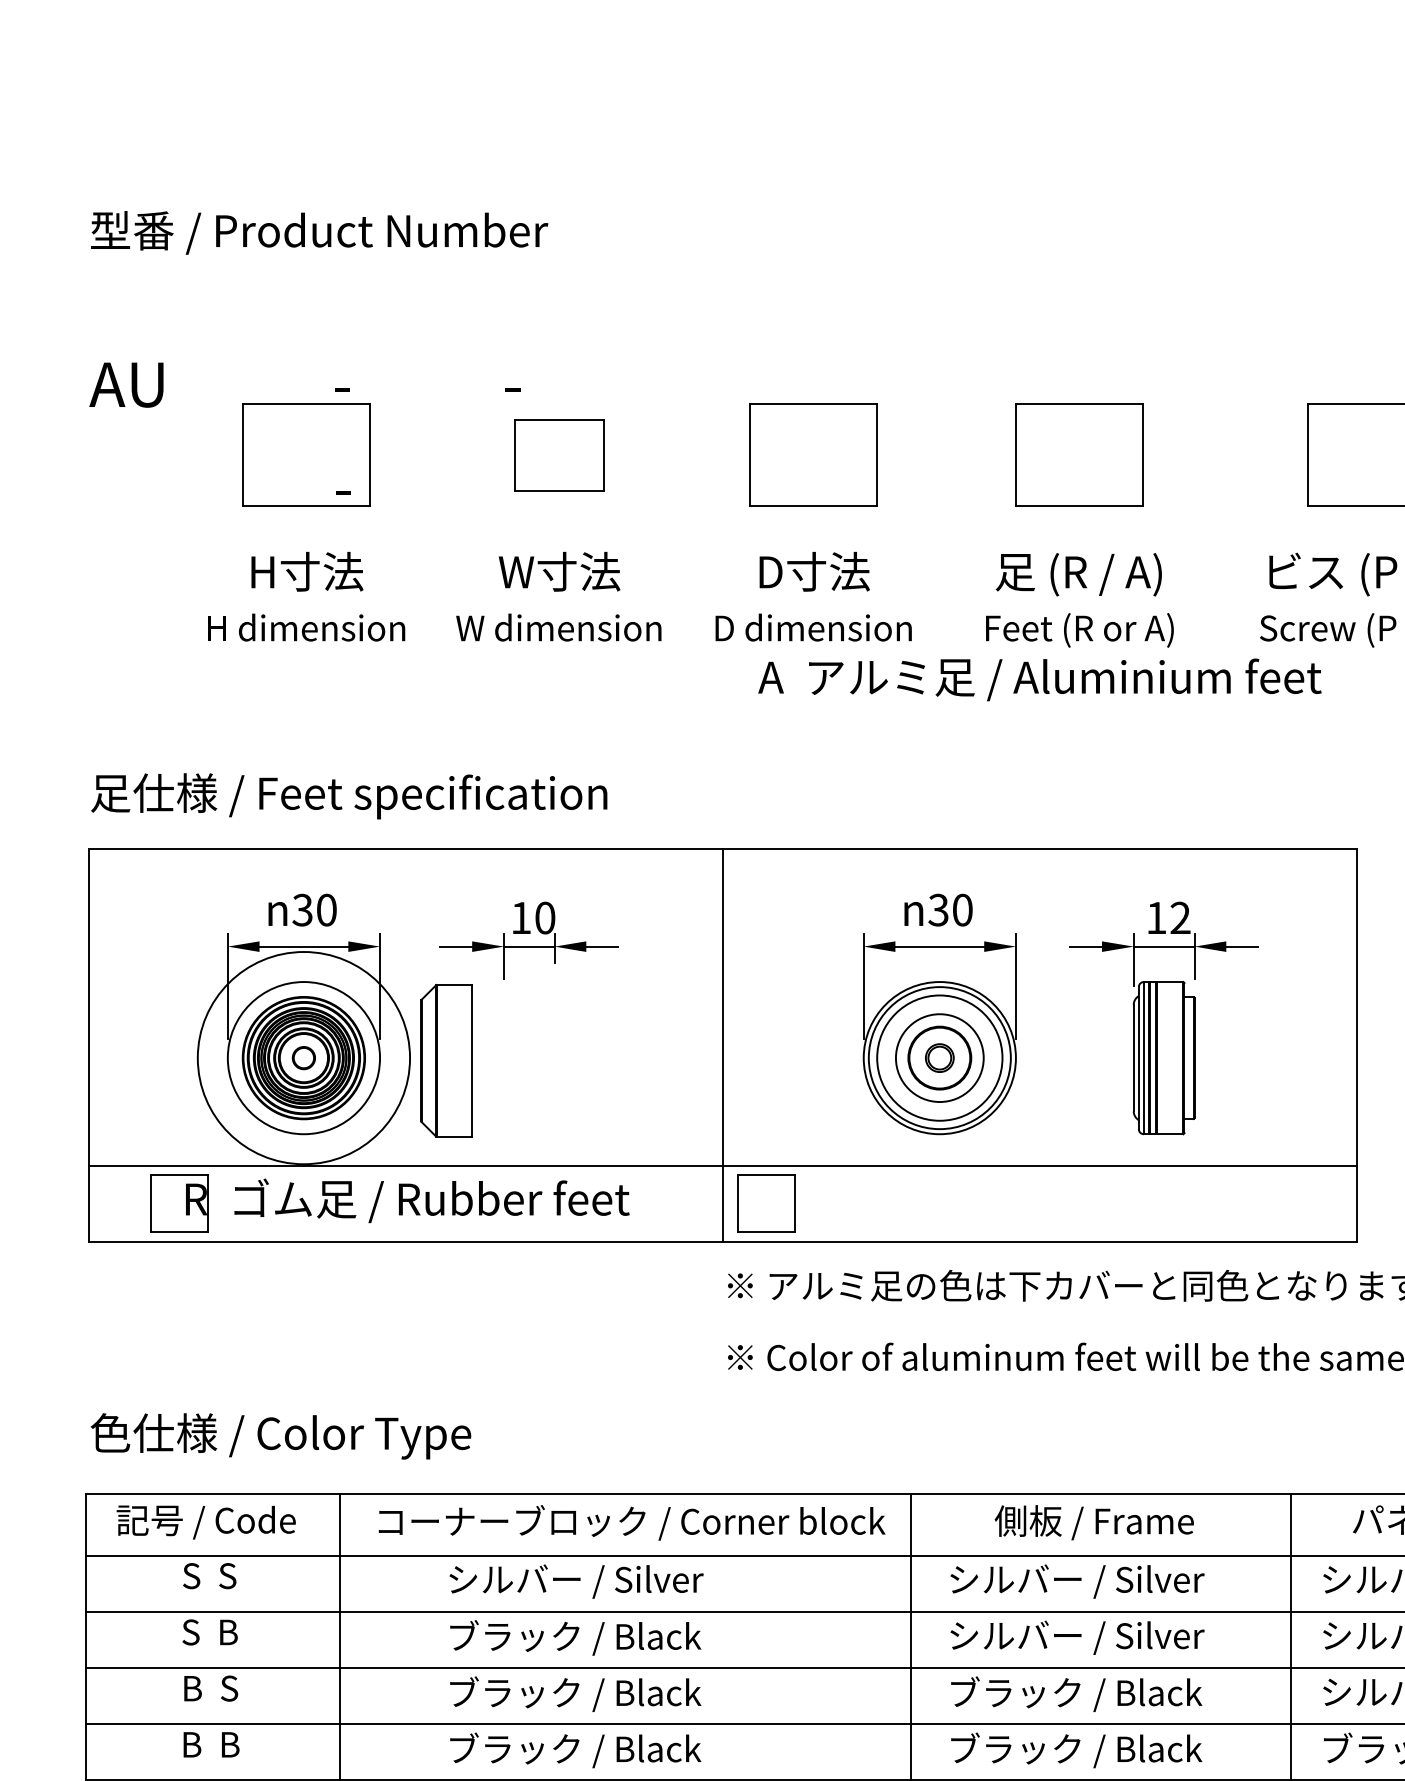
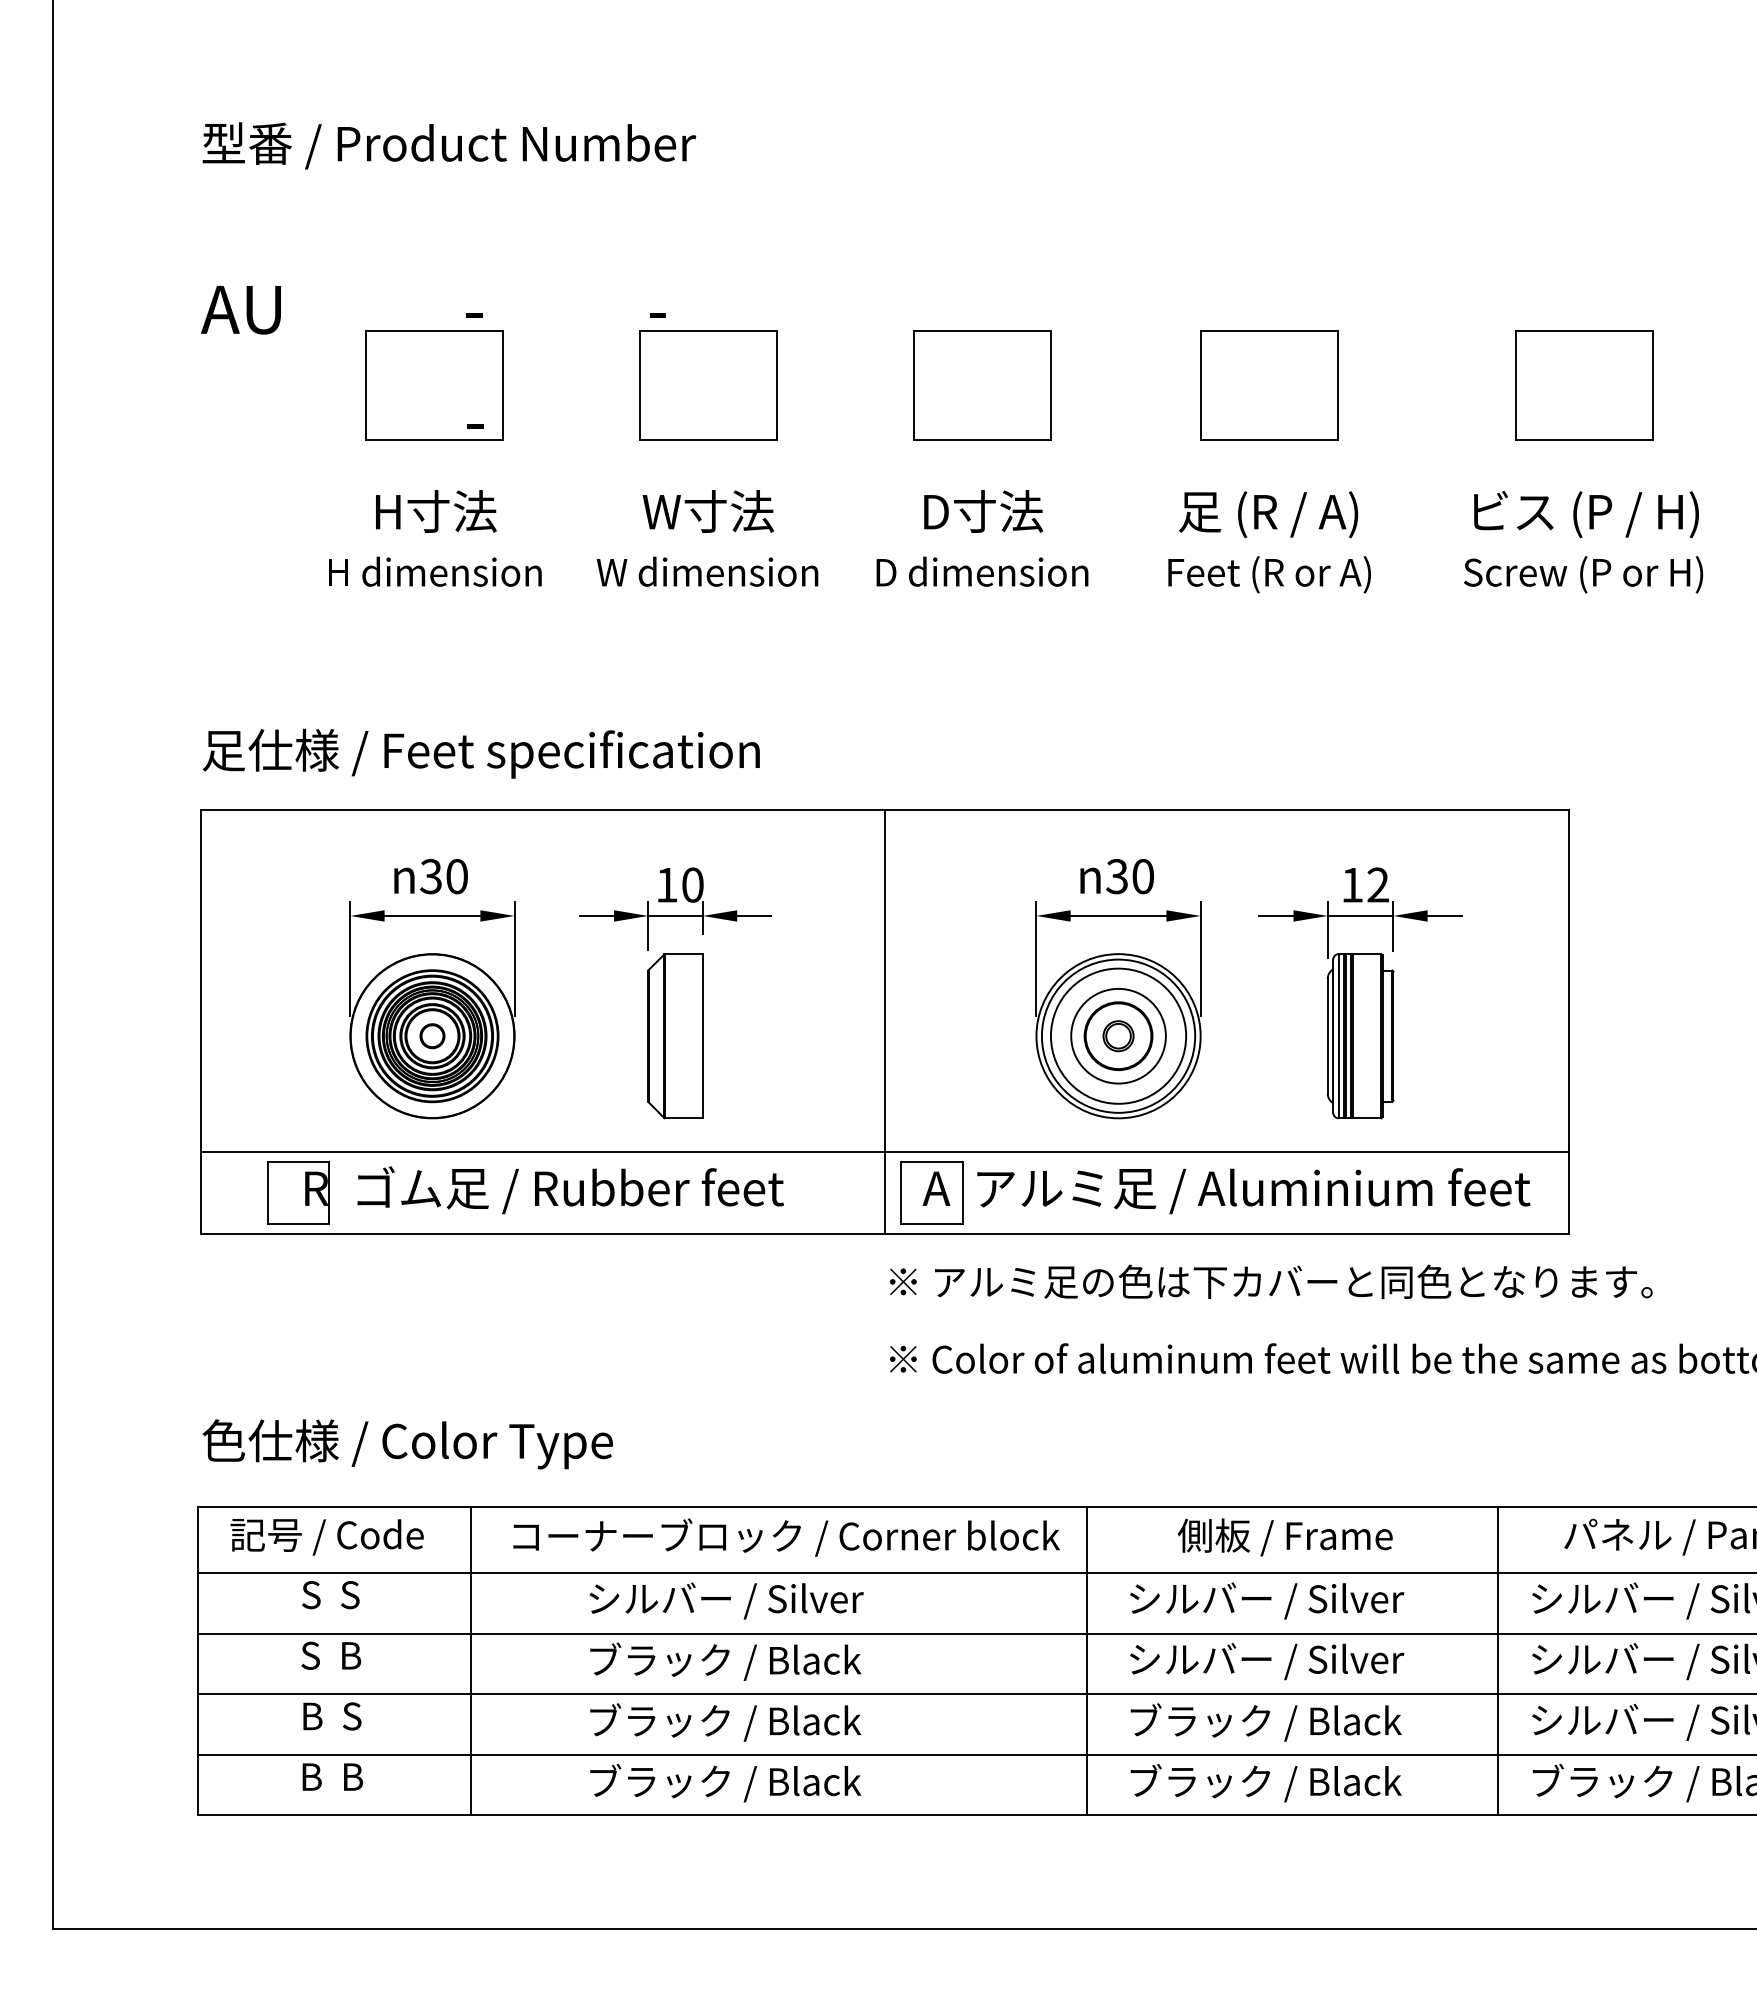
part: (559, 454) -> (708, 385), size x1.43
text: (1039, 680) -> (1226, 1191), moved
circle: (303, 1058) -> (432, 1036), size x0.71
part: (446, 1061) -> (675, 1036), moved

